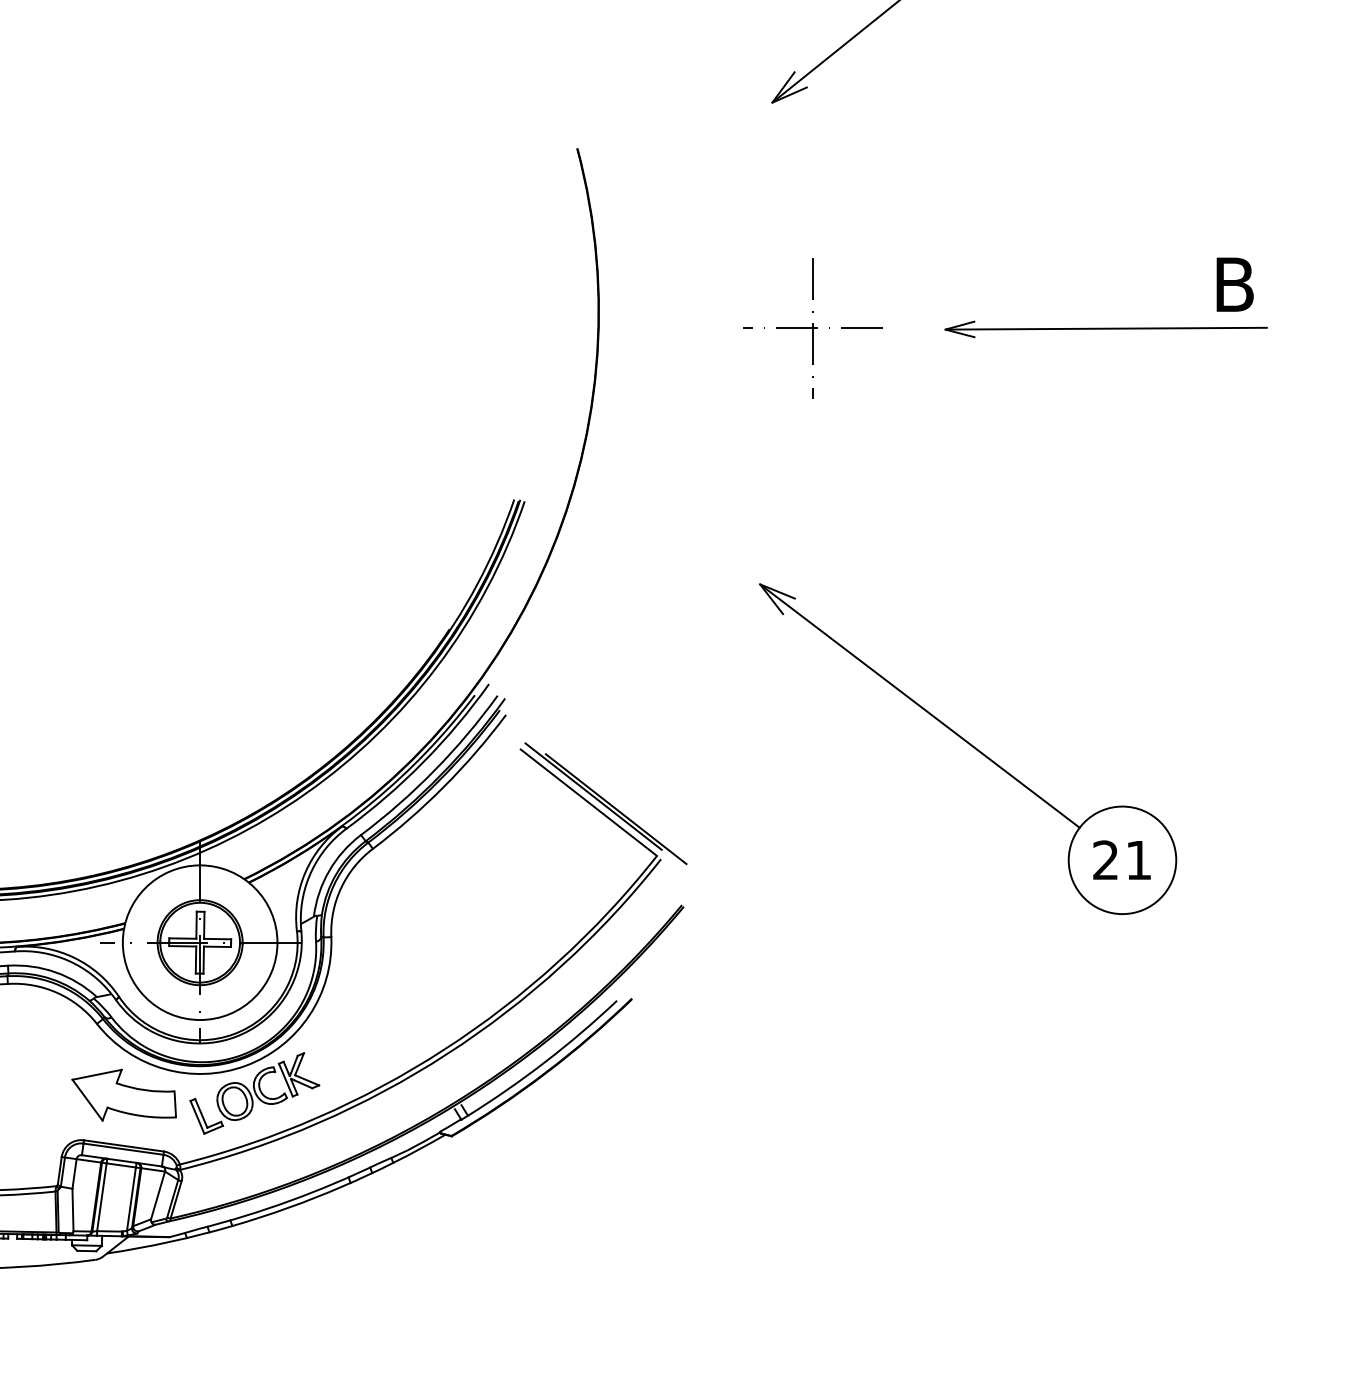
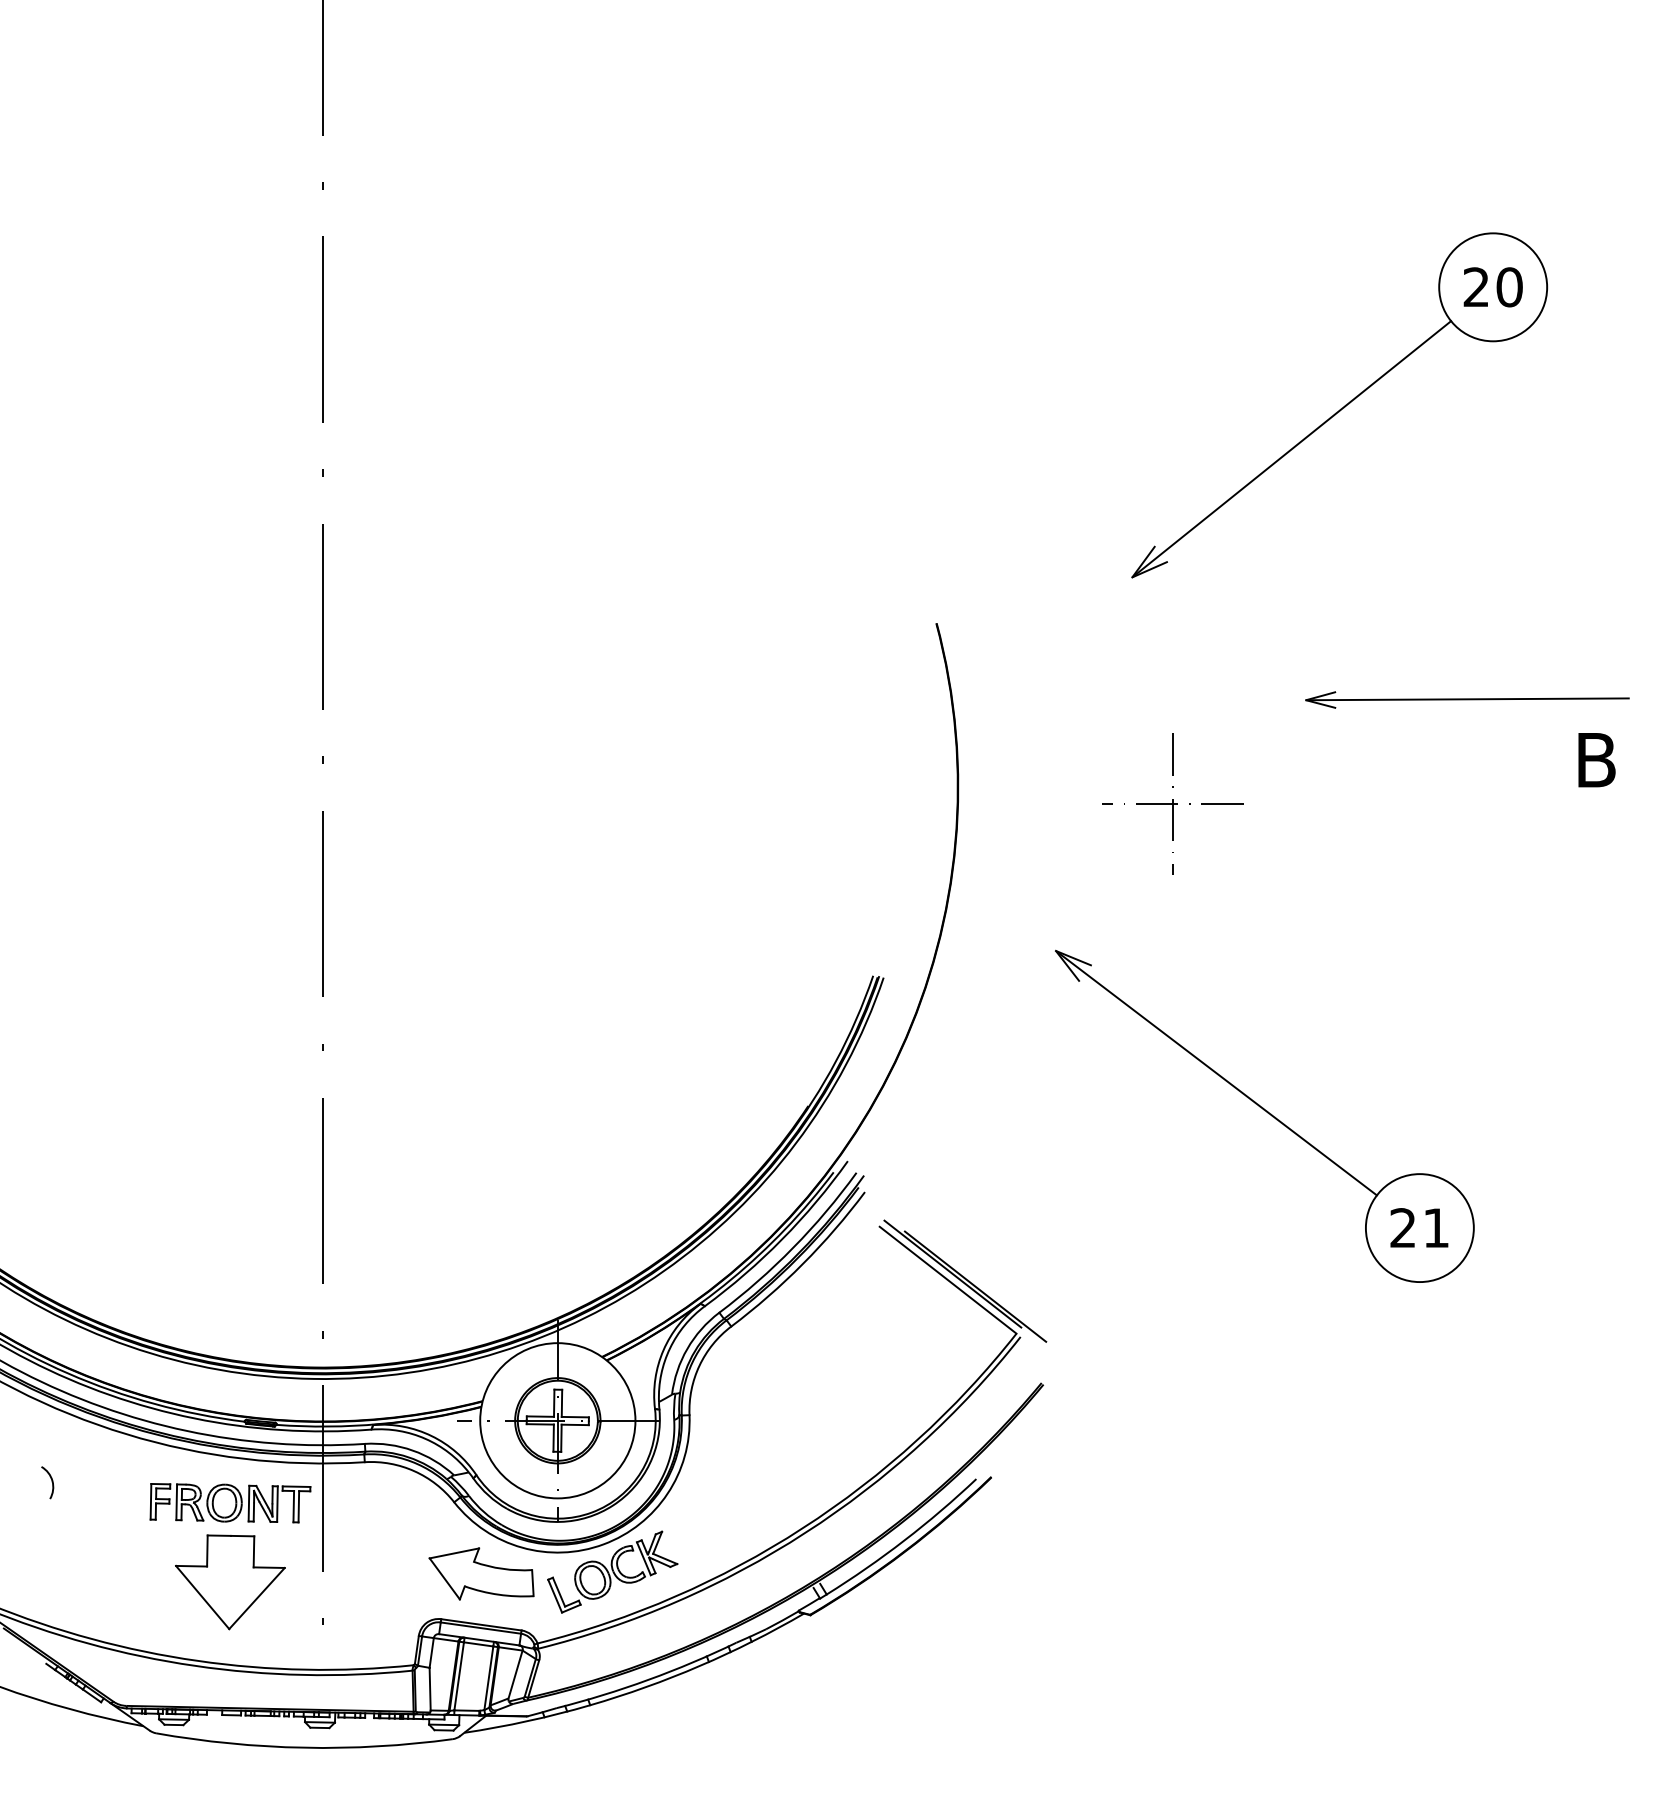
part: (1106, 328) -> (1467, 699), moved
part: (967, 748) -> (1264, 1115), moved

